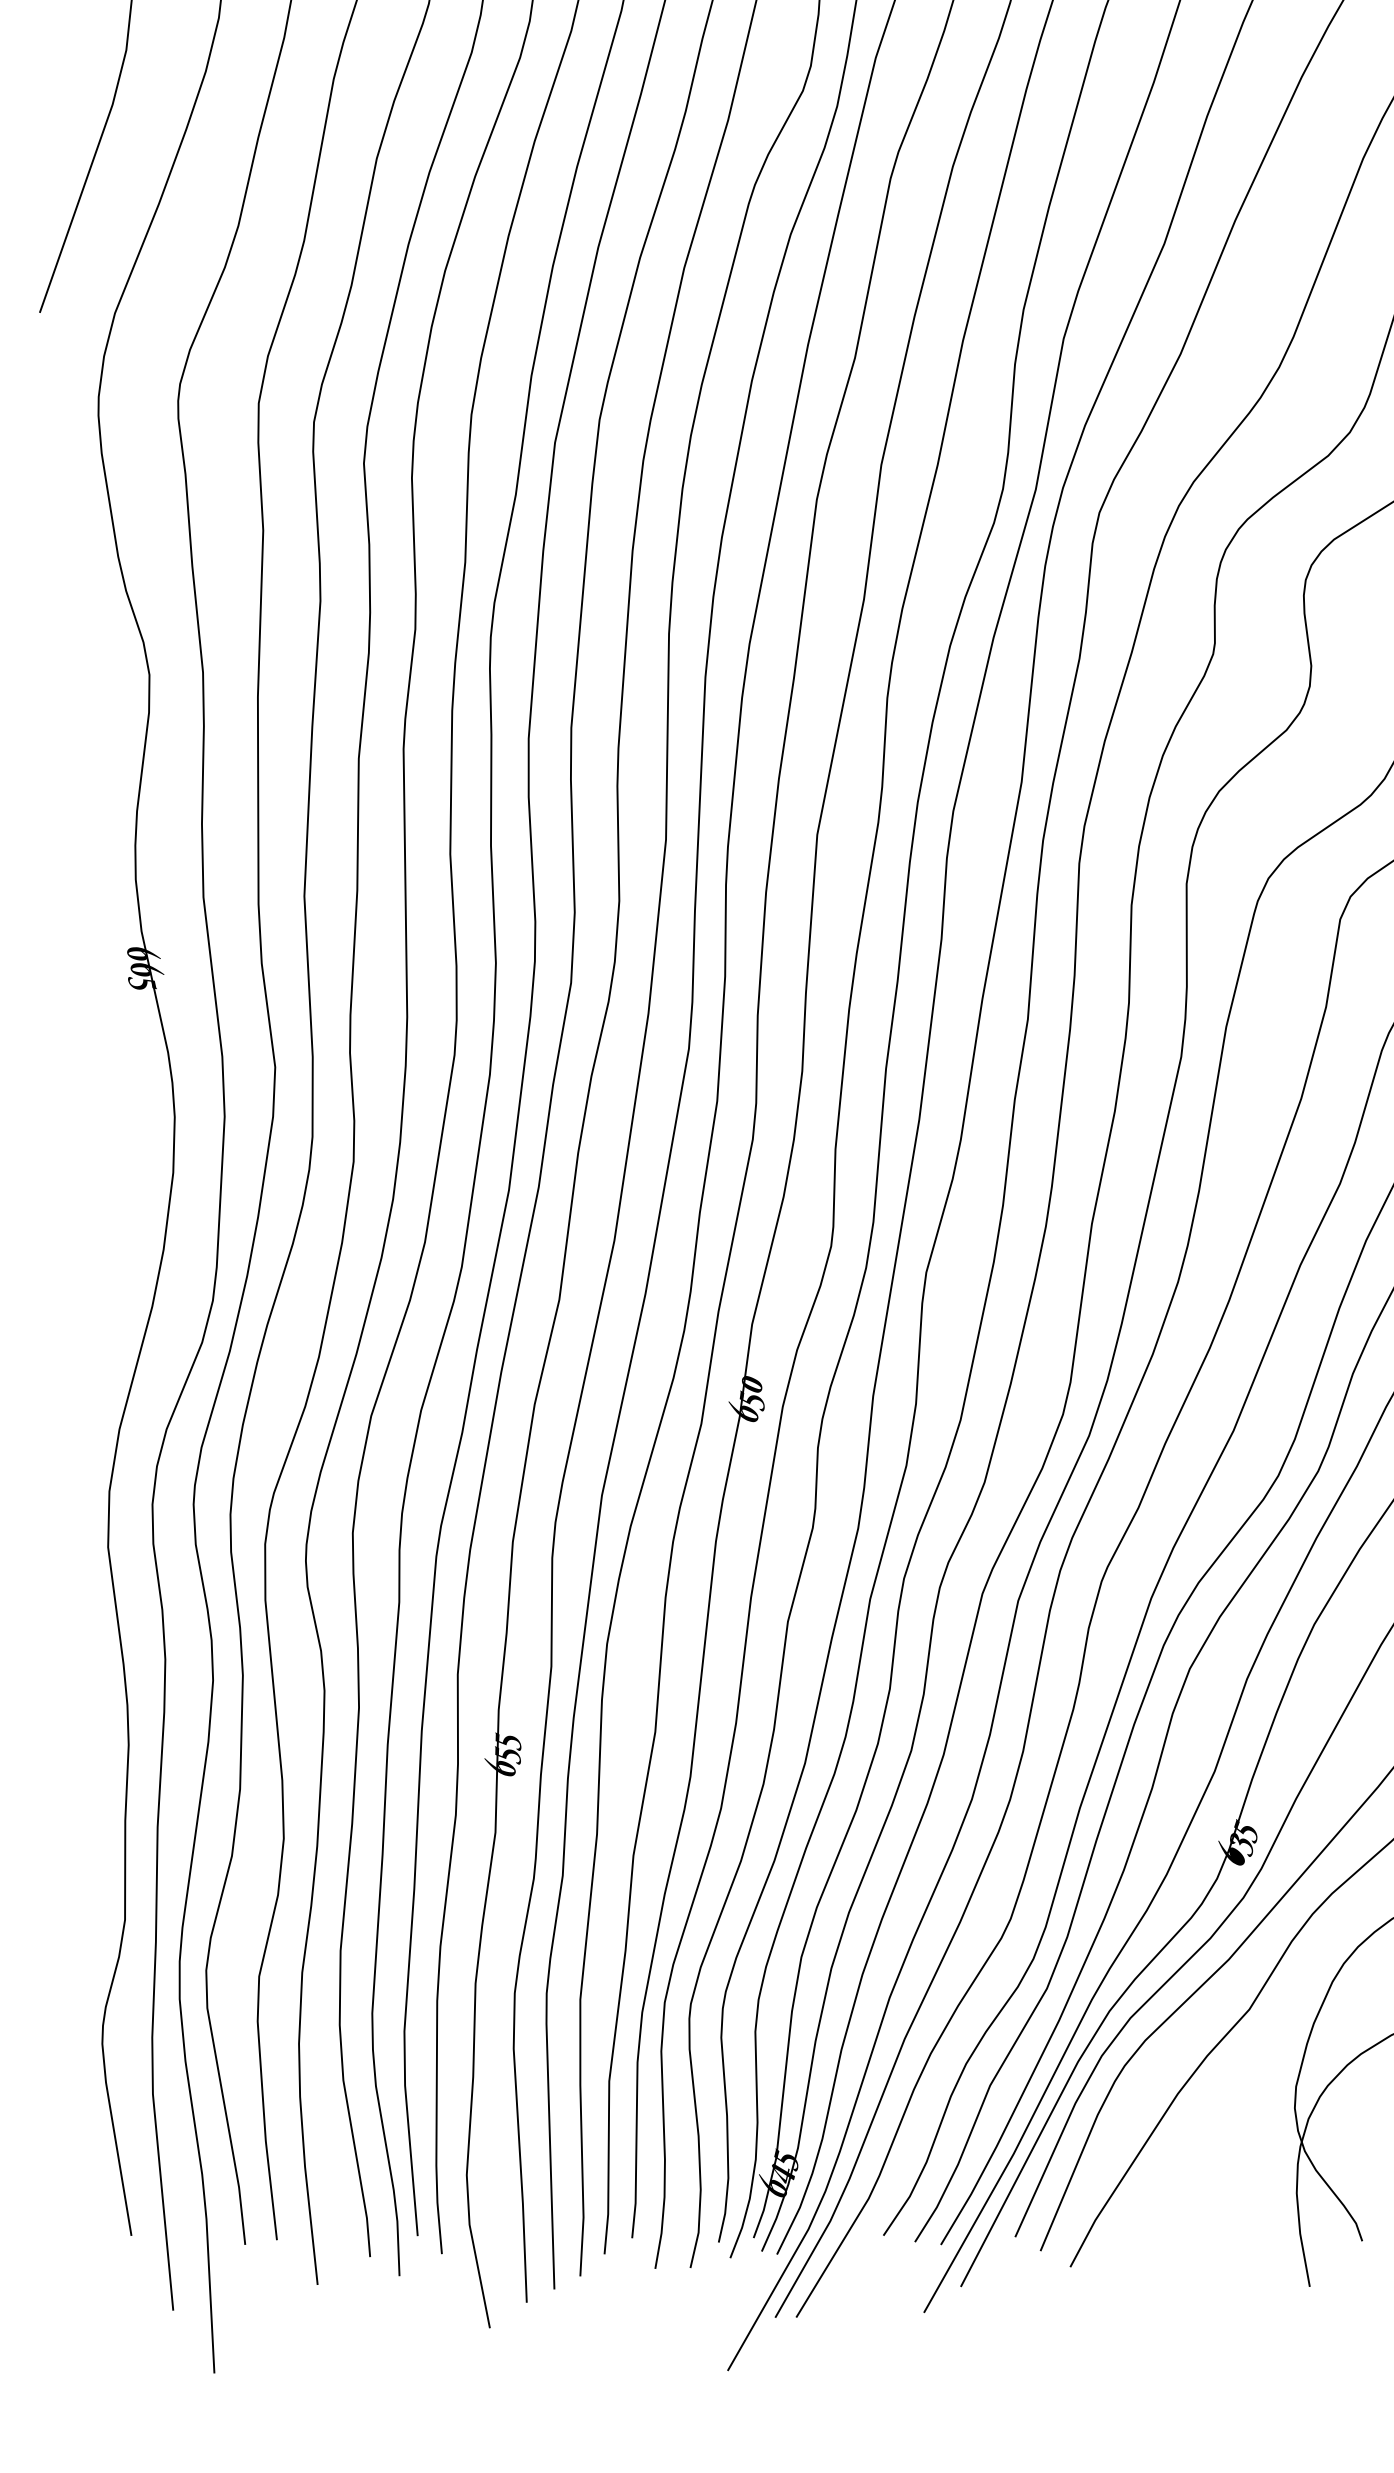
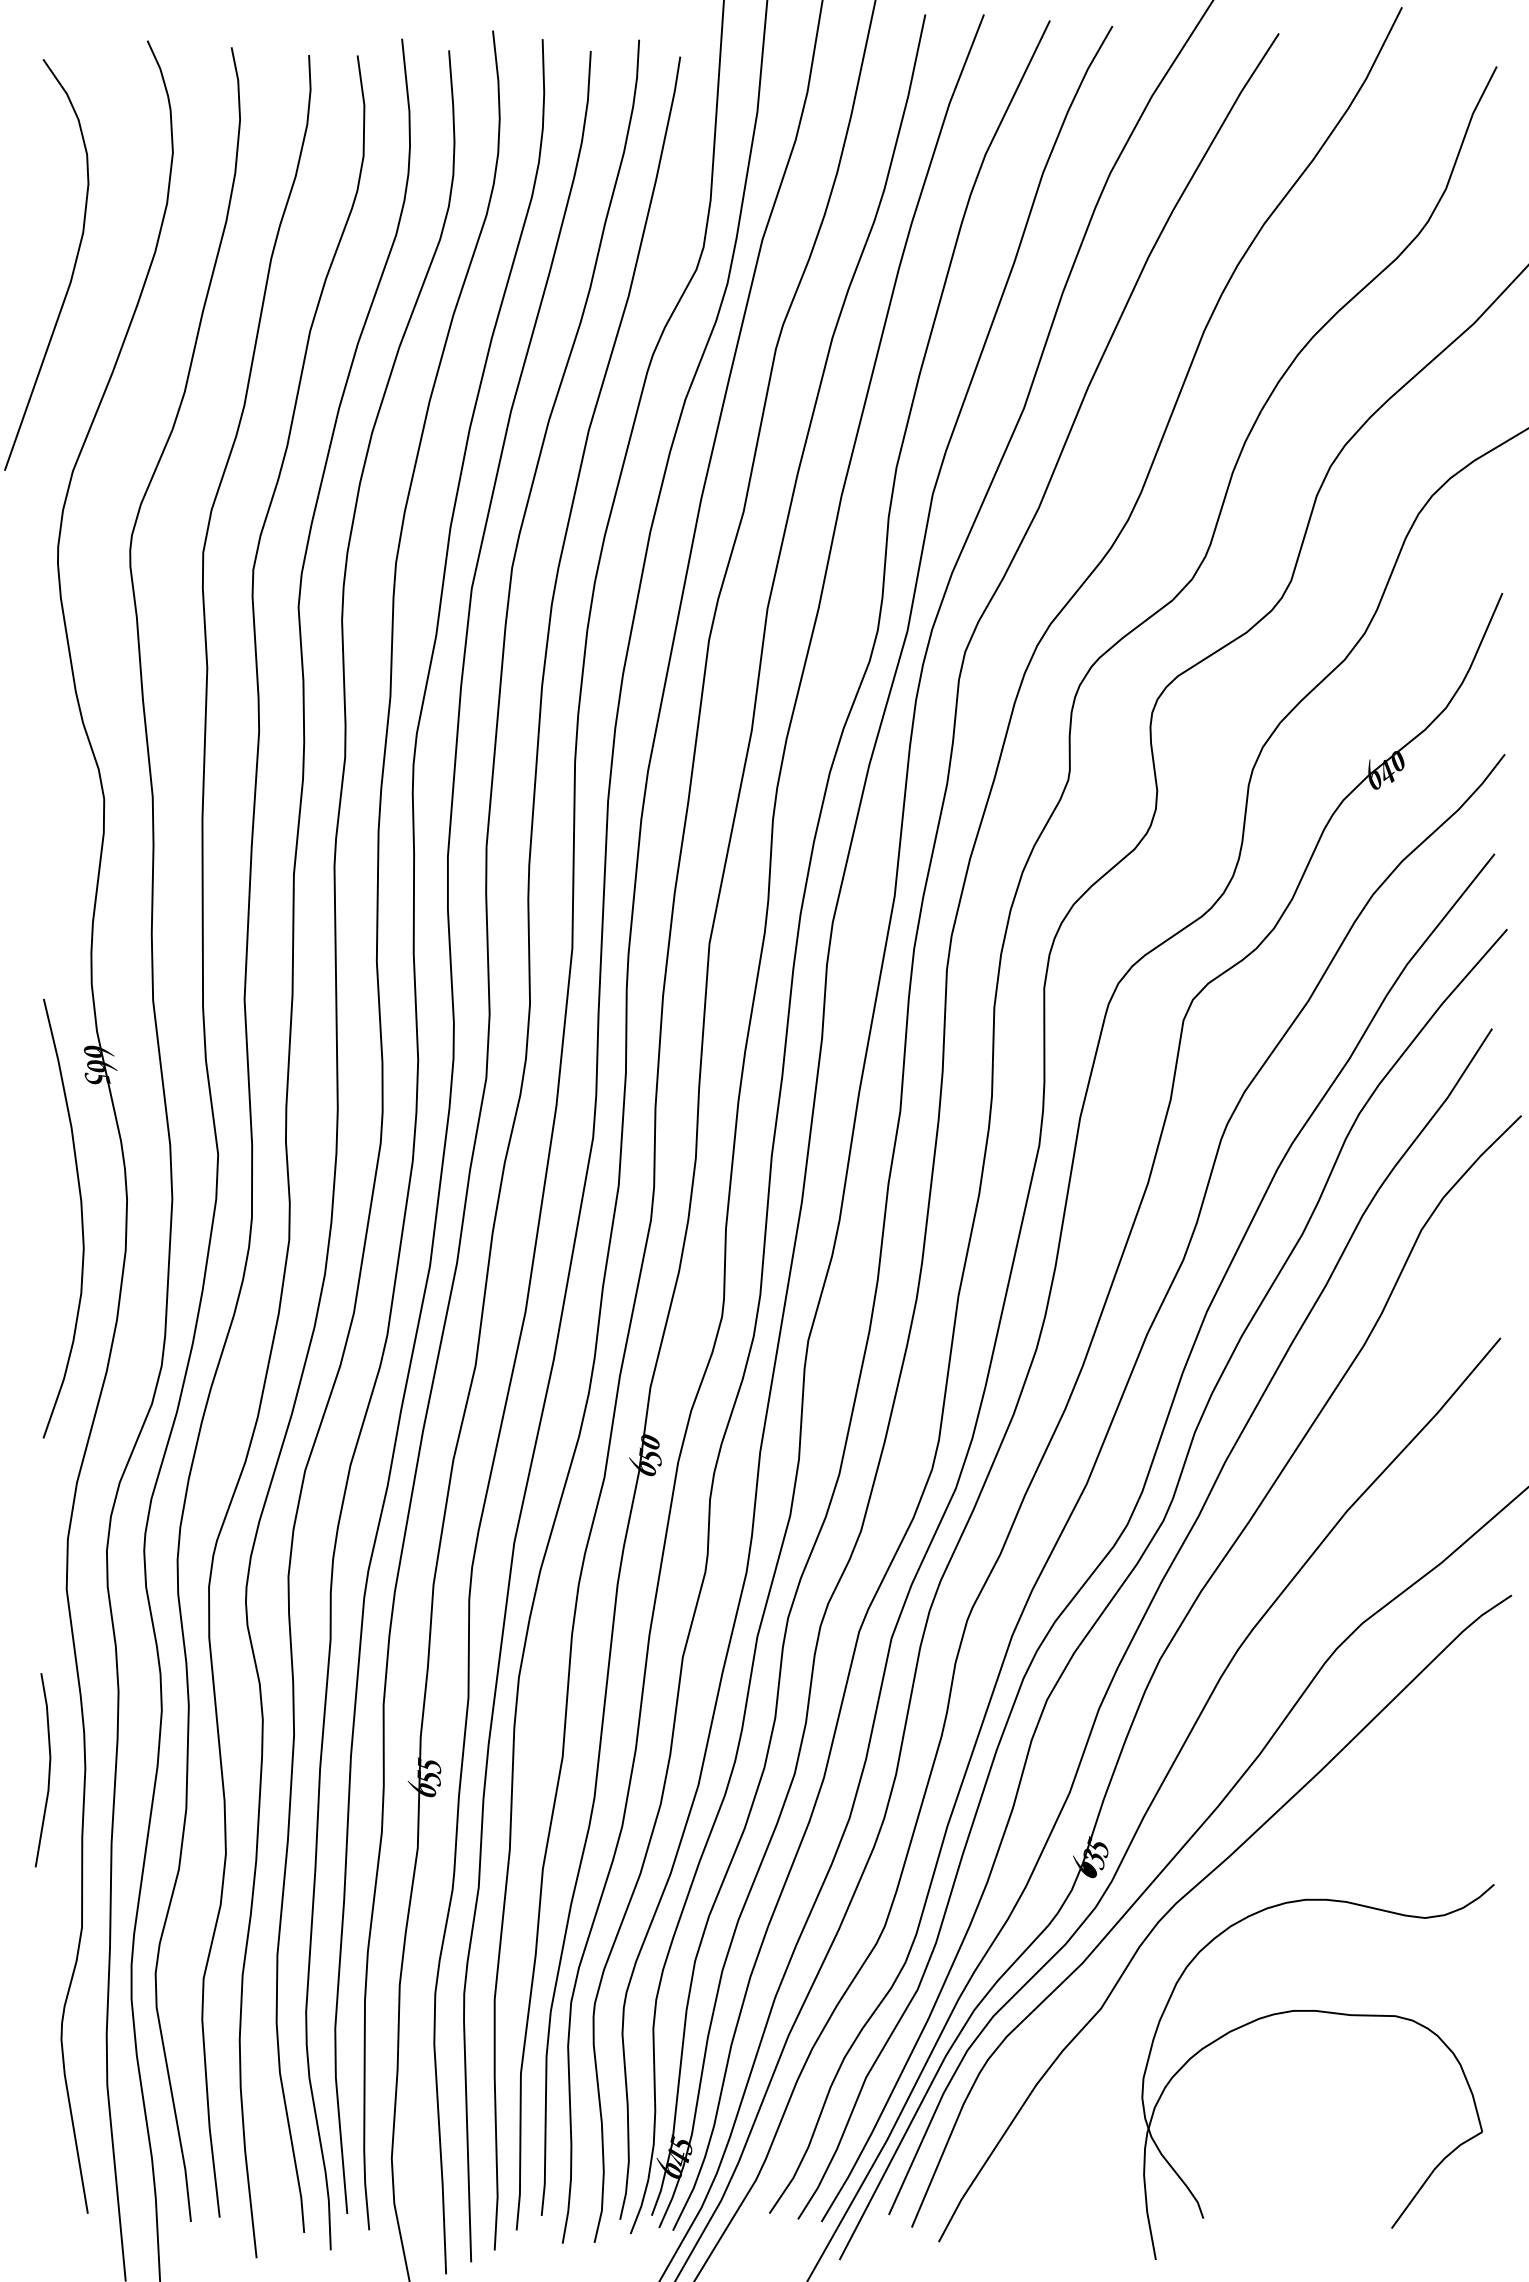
curve: (124, 1137) -> (81, 1218), added
line: (88, 1746) -> (48, 1770), added

